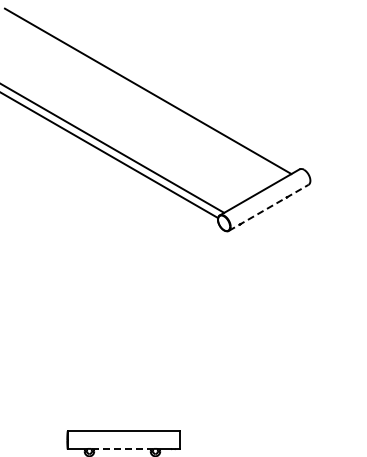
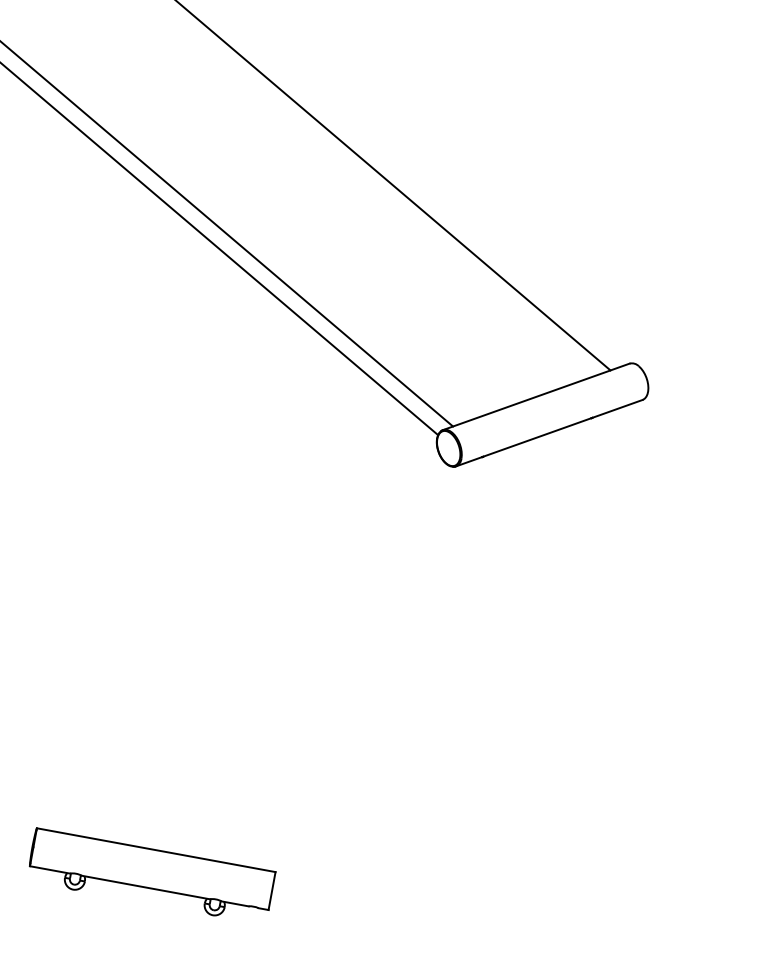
line: (269, 207) -> (551, 432), dashed -> solid
line: (122, 449) -> (145, 887), dashed -> solid

